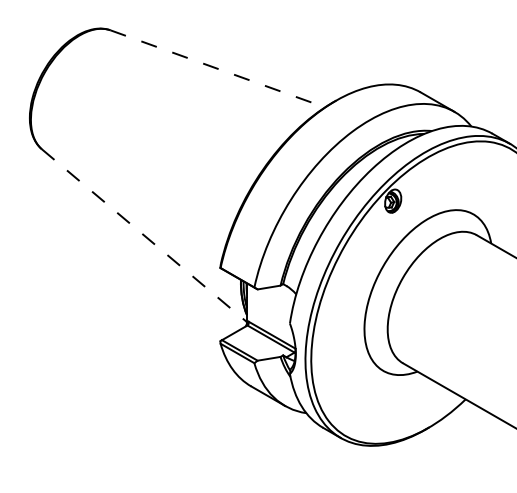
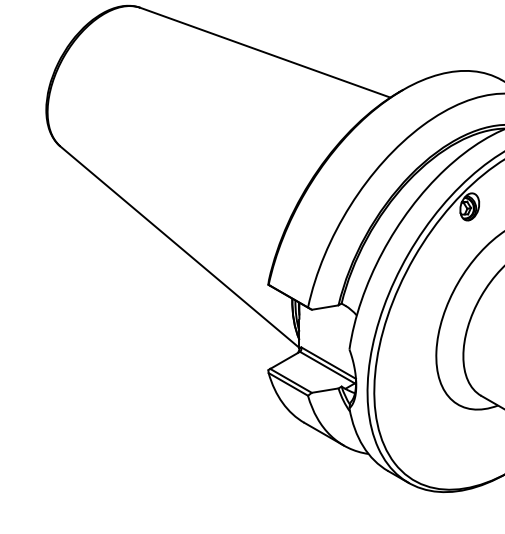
line: (218, 69) -> (266, 53), dashed -> solid
line: (144, 236) -> (179, 248), dashed -> solid

